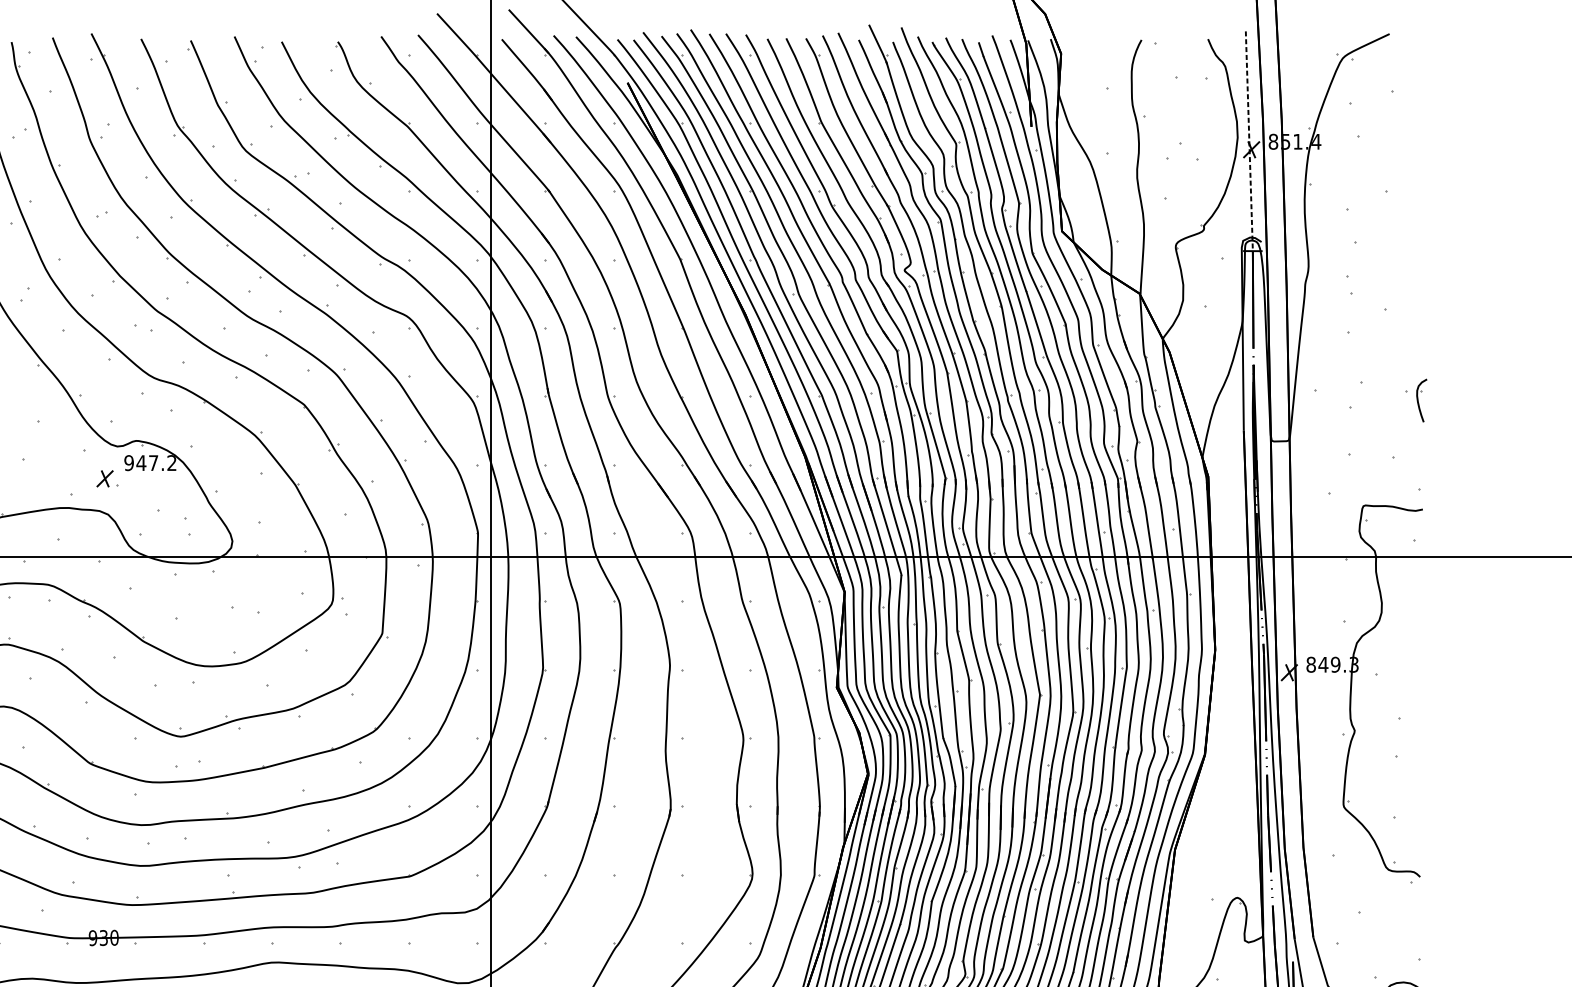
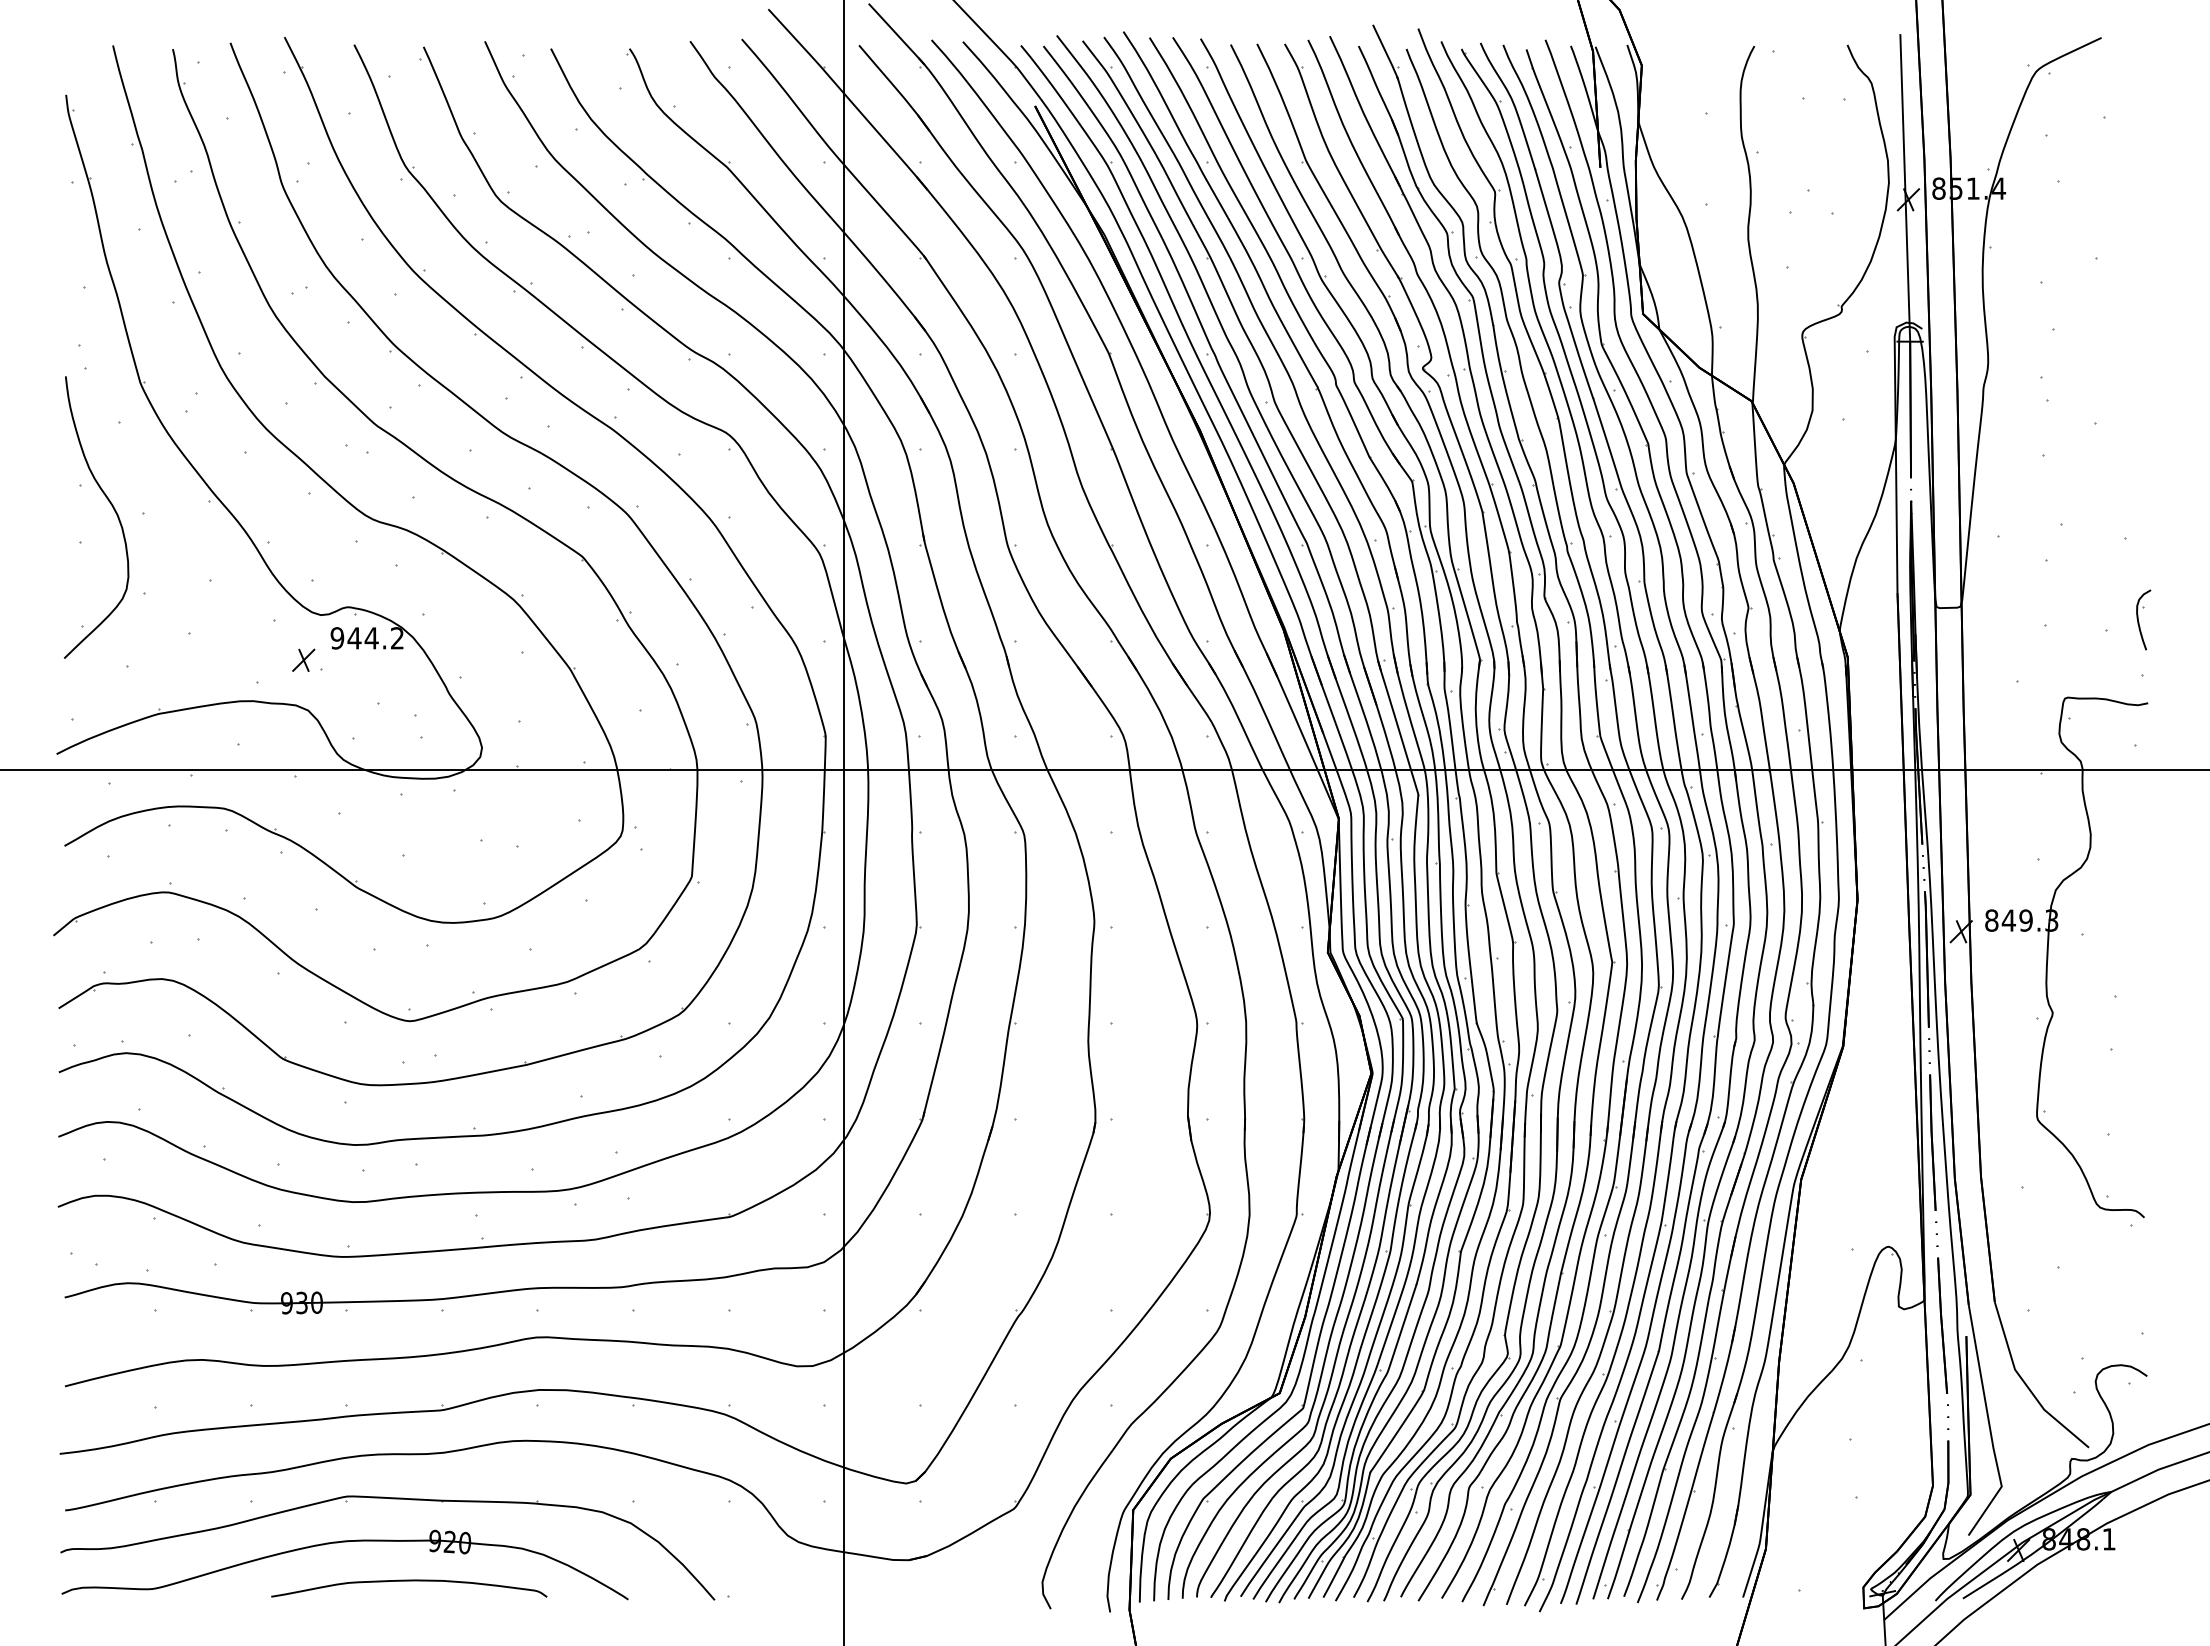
line: (1249, 140) -> (1905, 187), dashed -> solid
part: (1421, 400) -> (2143, 619), moved
text: (153, 463) -> (371, 638), 947.2 -> 944.2

